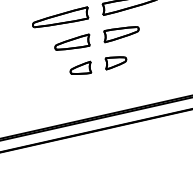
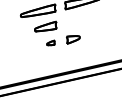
part: (121, 34) -> (76, 21), removed
part: (79, 67) -> (50, 42), size x0.6

